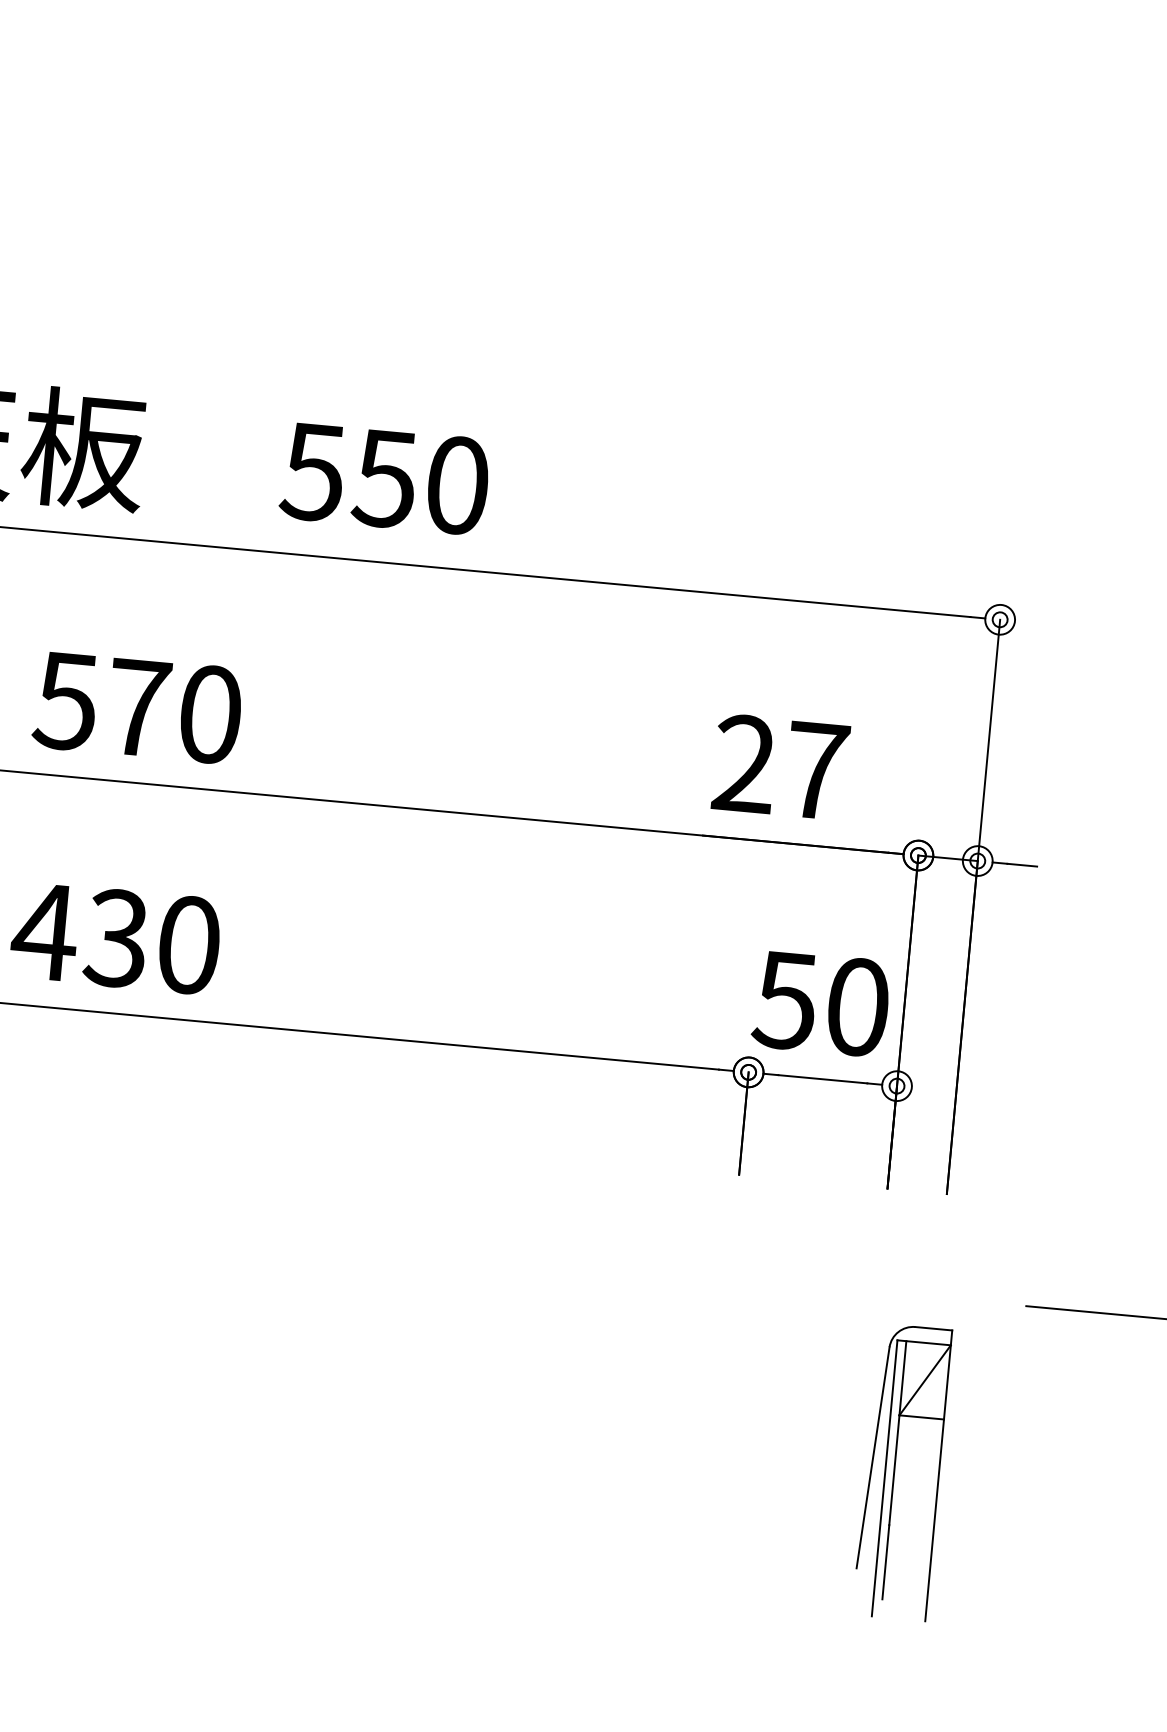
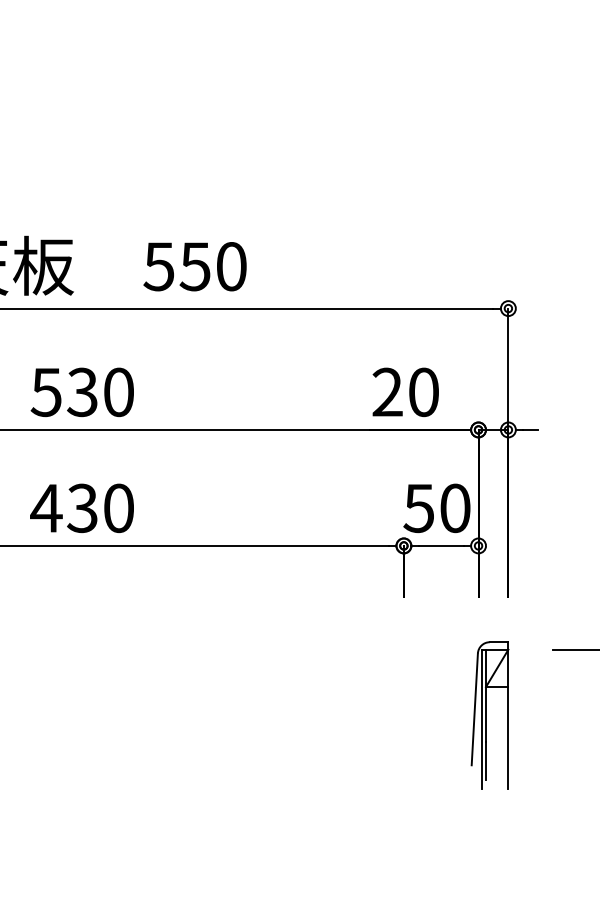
text: (137, 708) -> (82, 392), 570 -> 530
text: (817, 771) -> (424, 392), 27 -> 20
part: (901, 1472) -> (489, 715), moved

